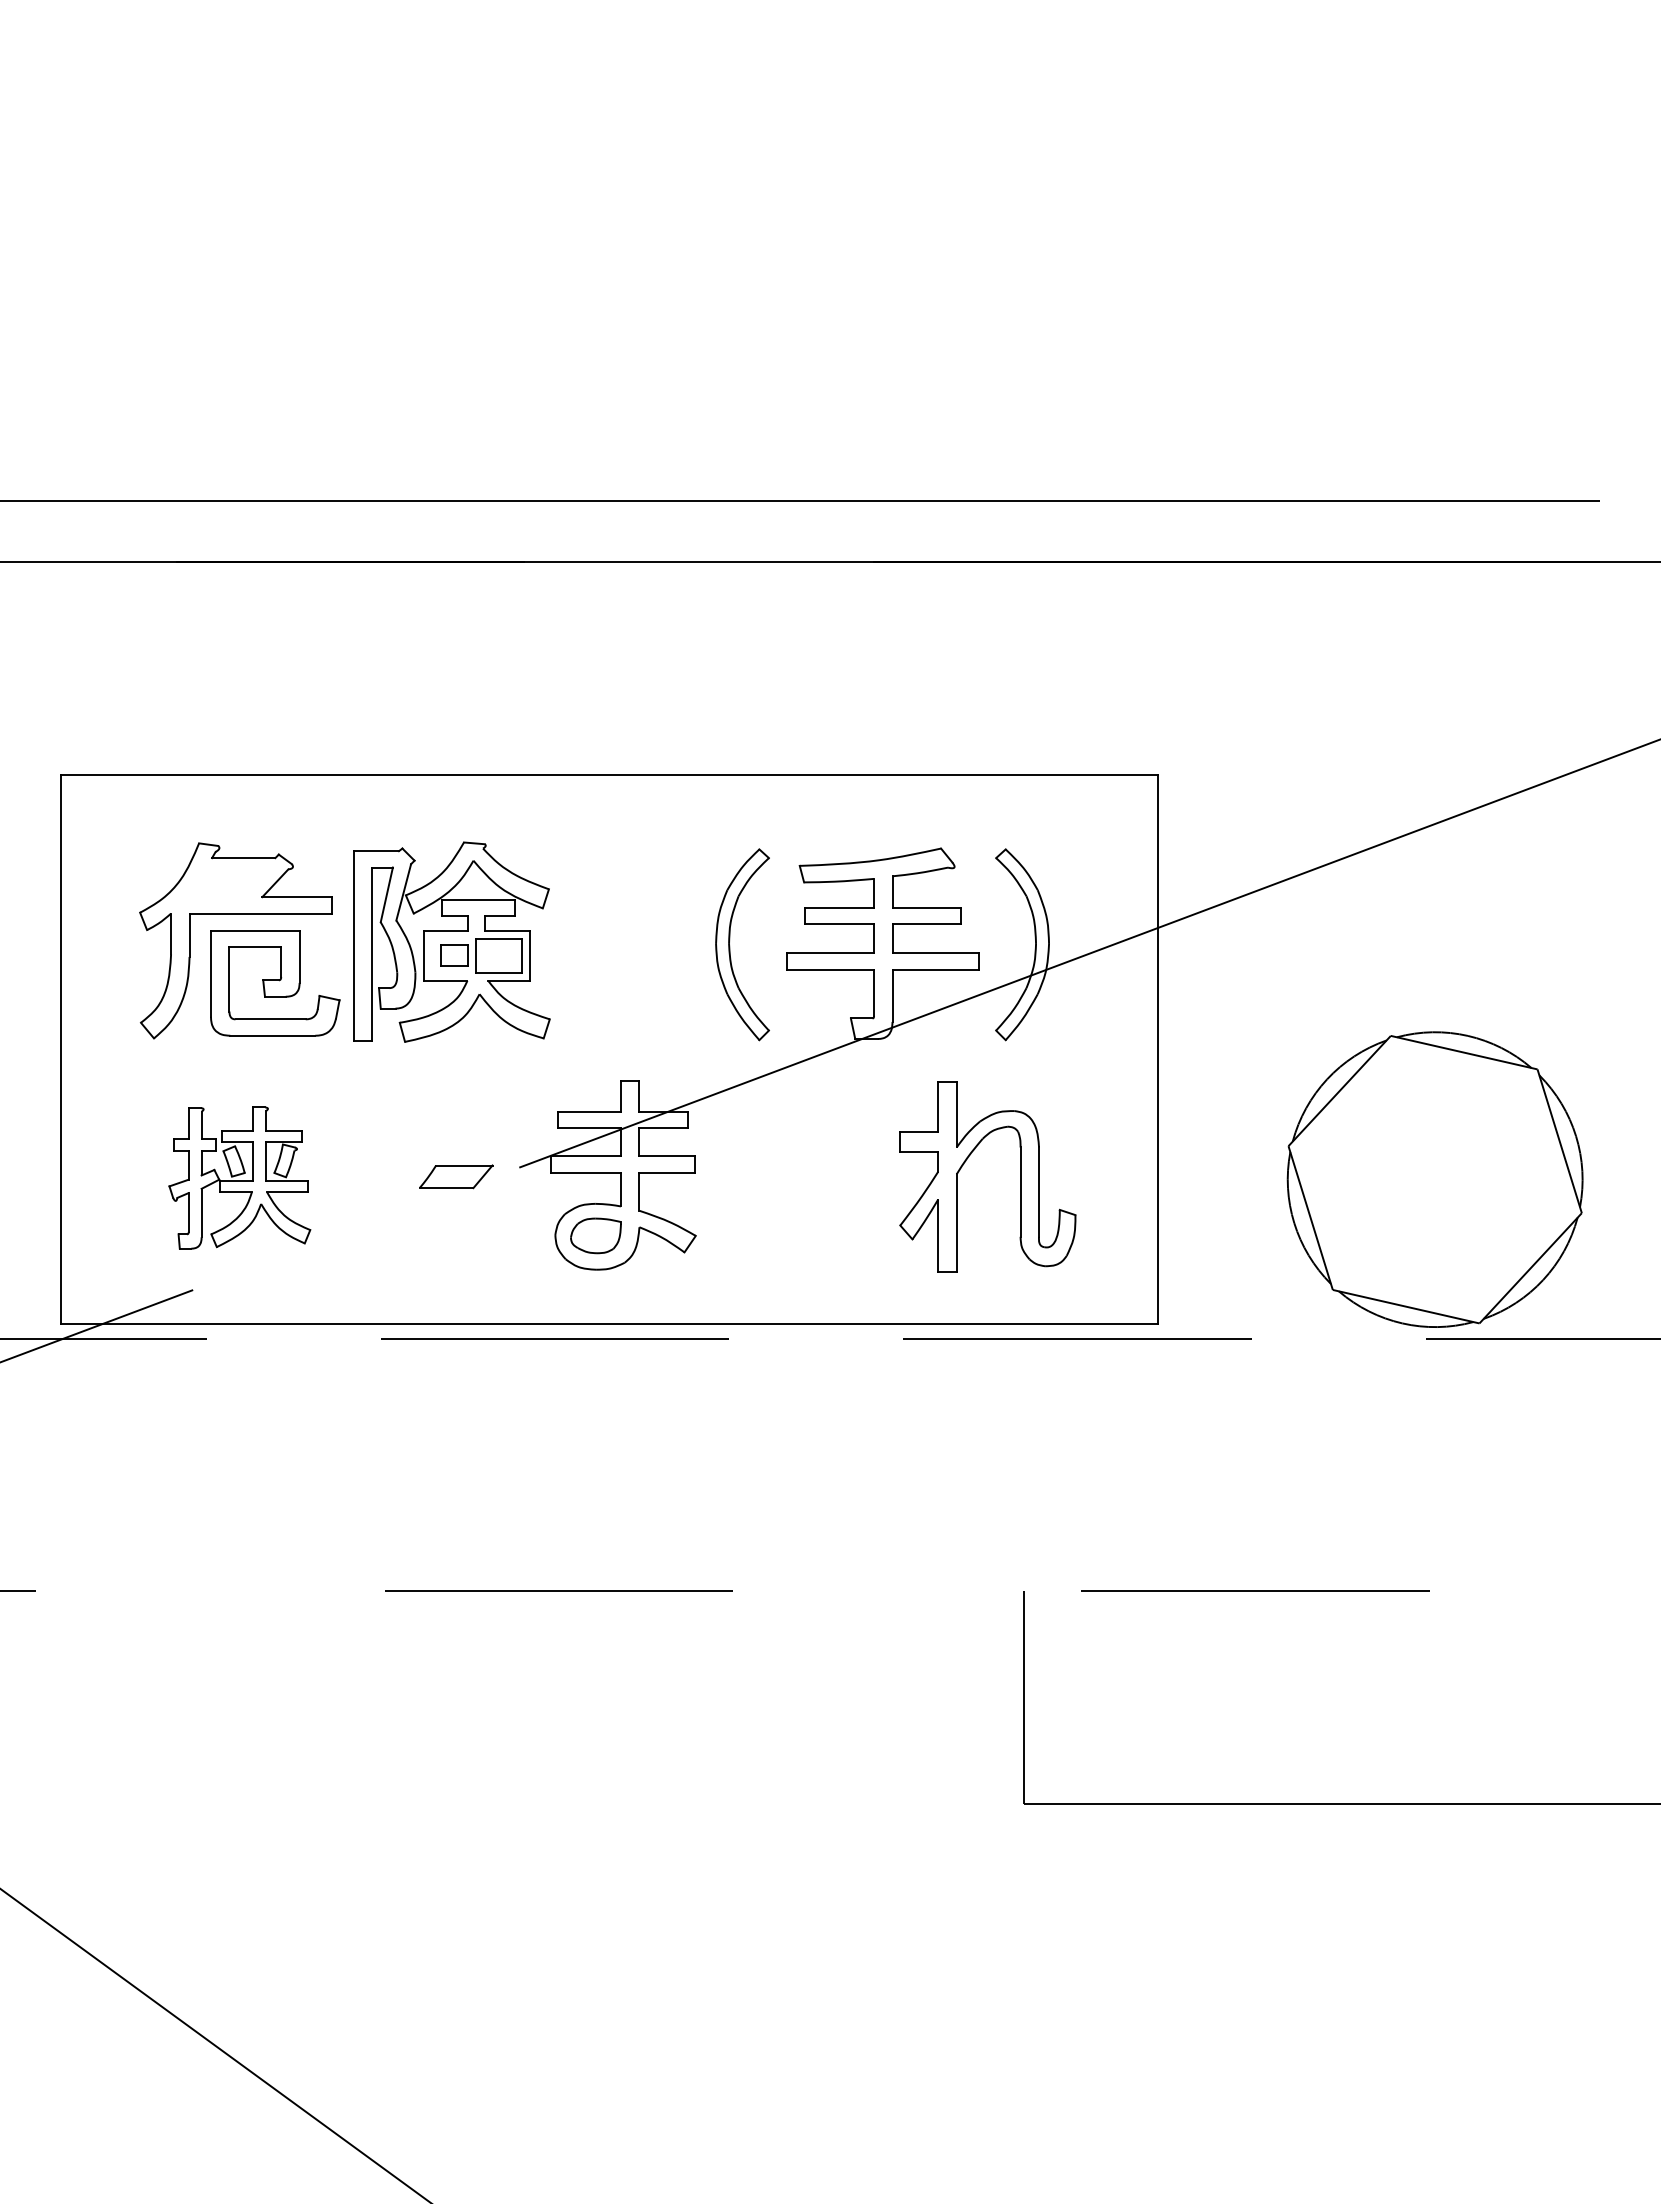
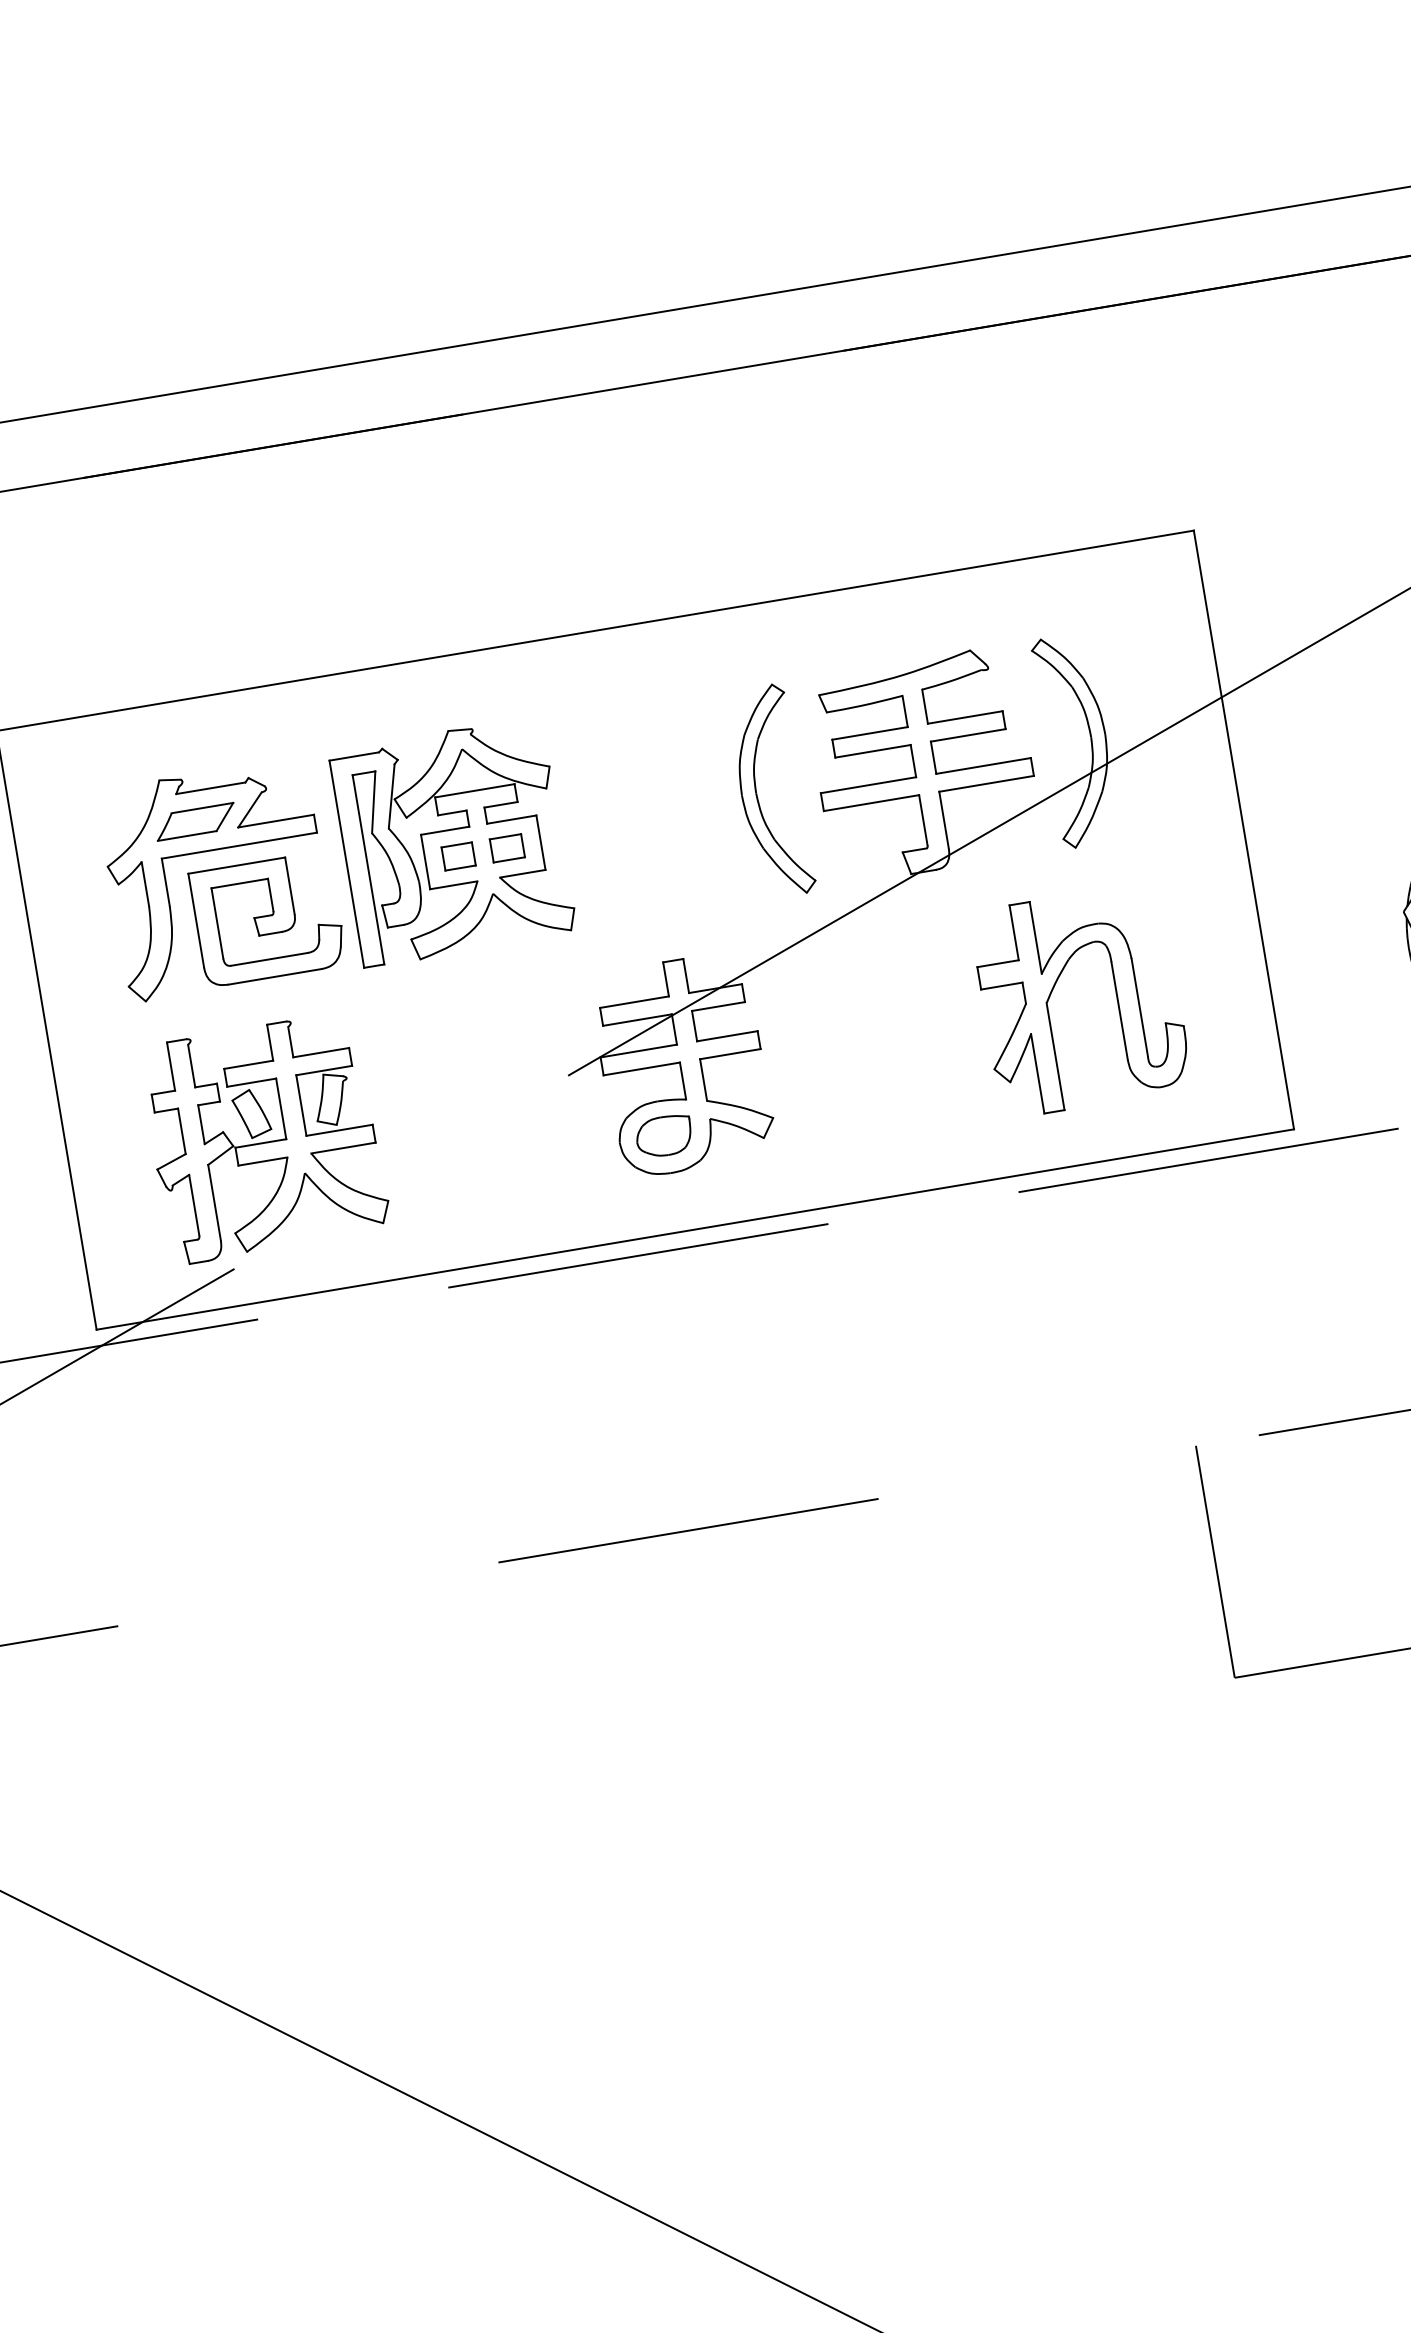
part: (498, 955) -> (506, 848), size x0.62
part: (456, 1176) -> (195, 821), moved
part: (239, 1177) -> (264, 1137), size x1.43

